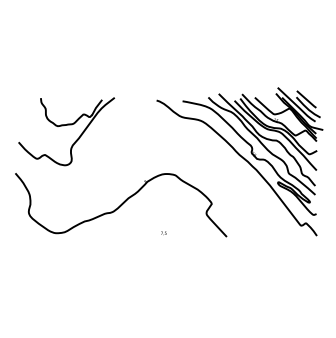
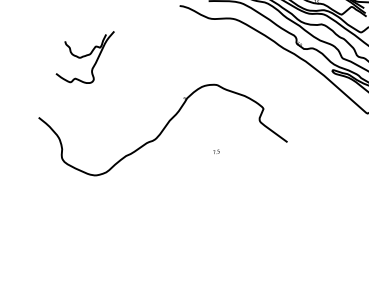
part: (66, 131) -> (86, 60), size x0.6

